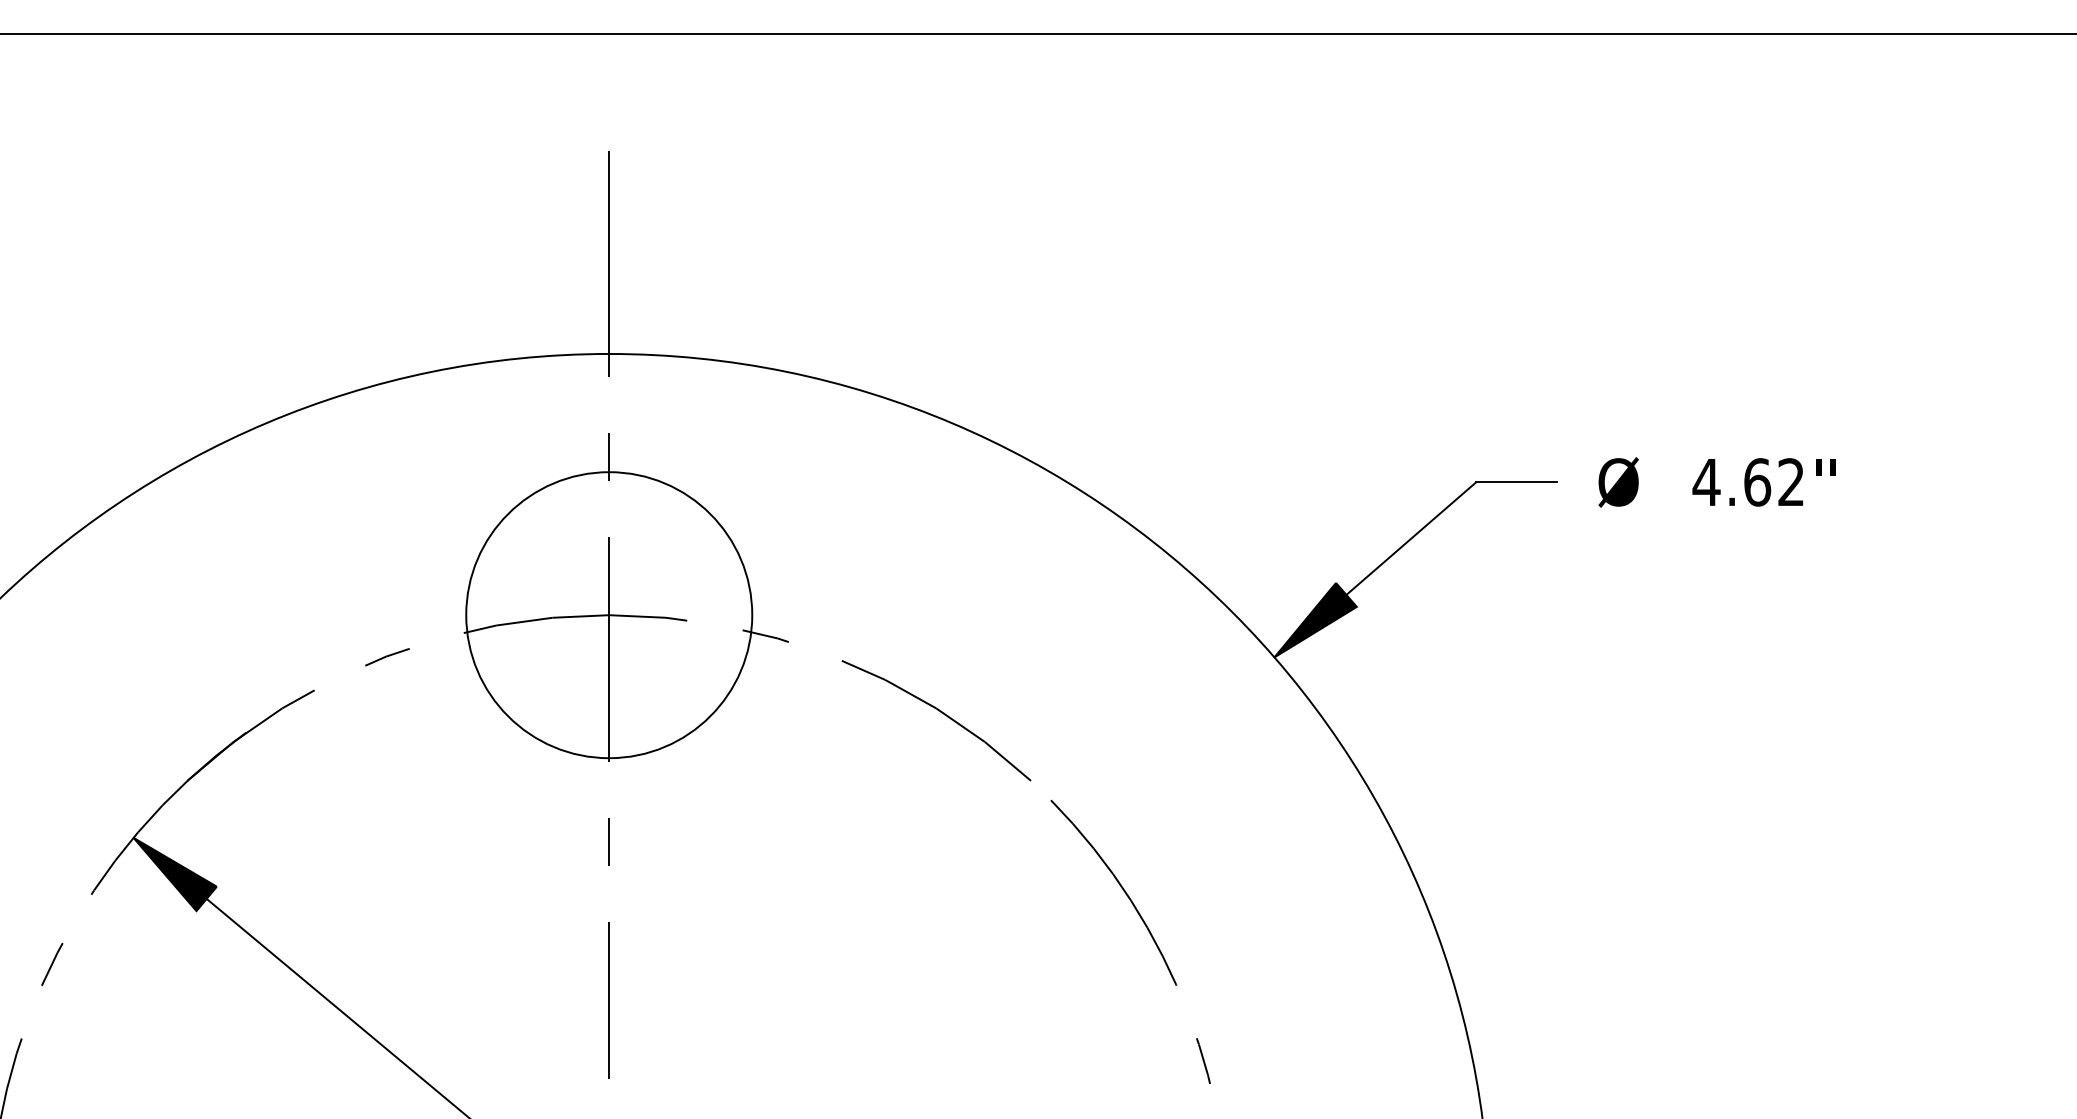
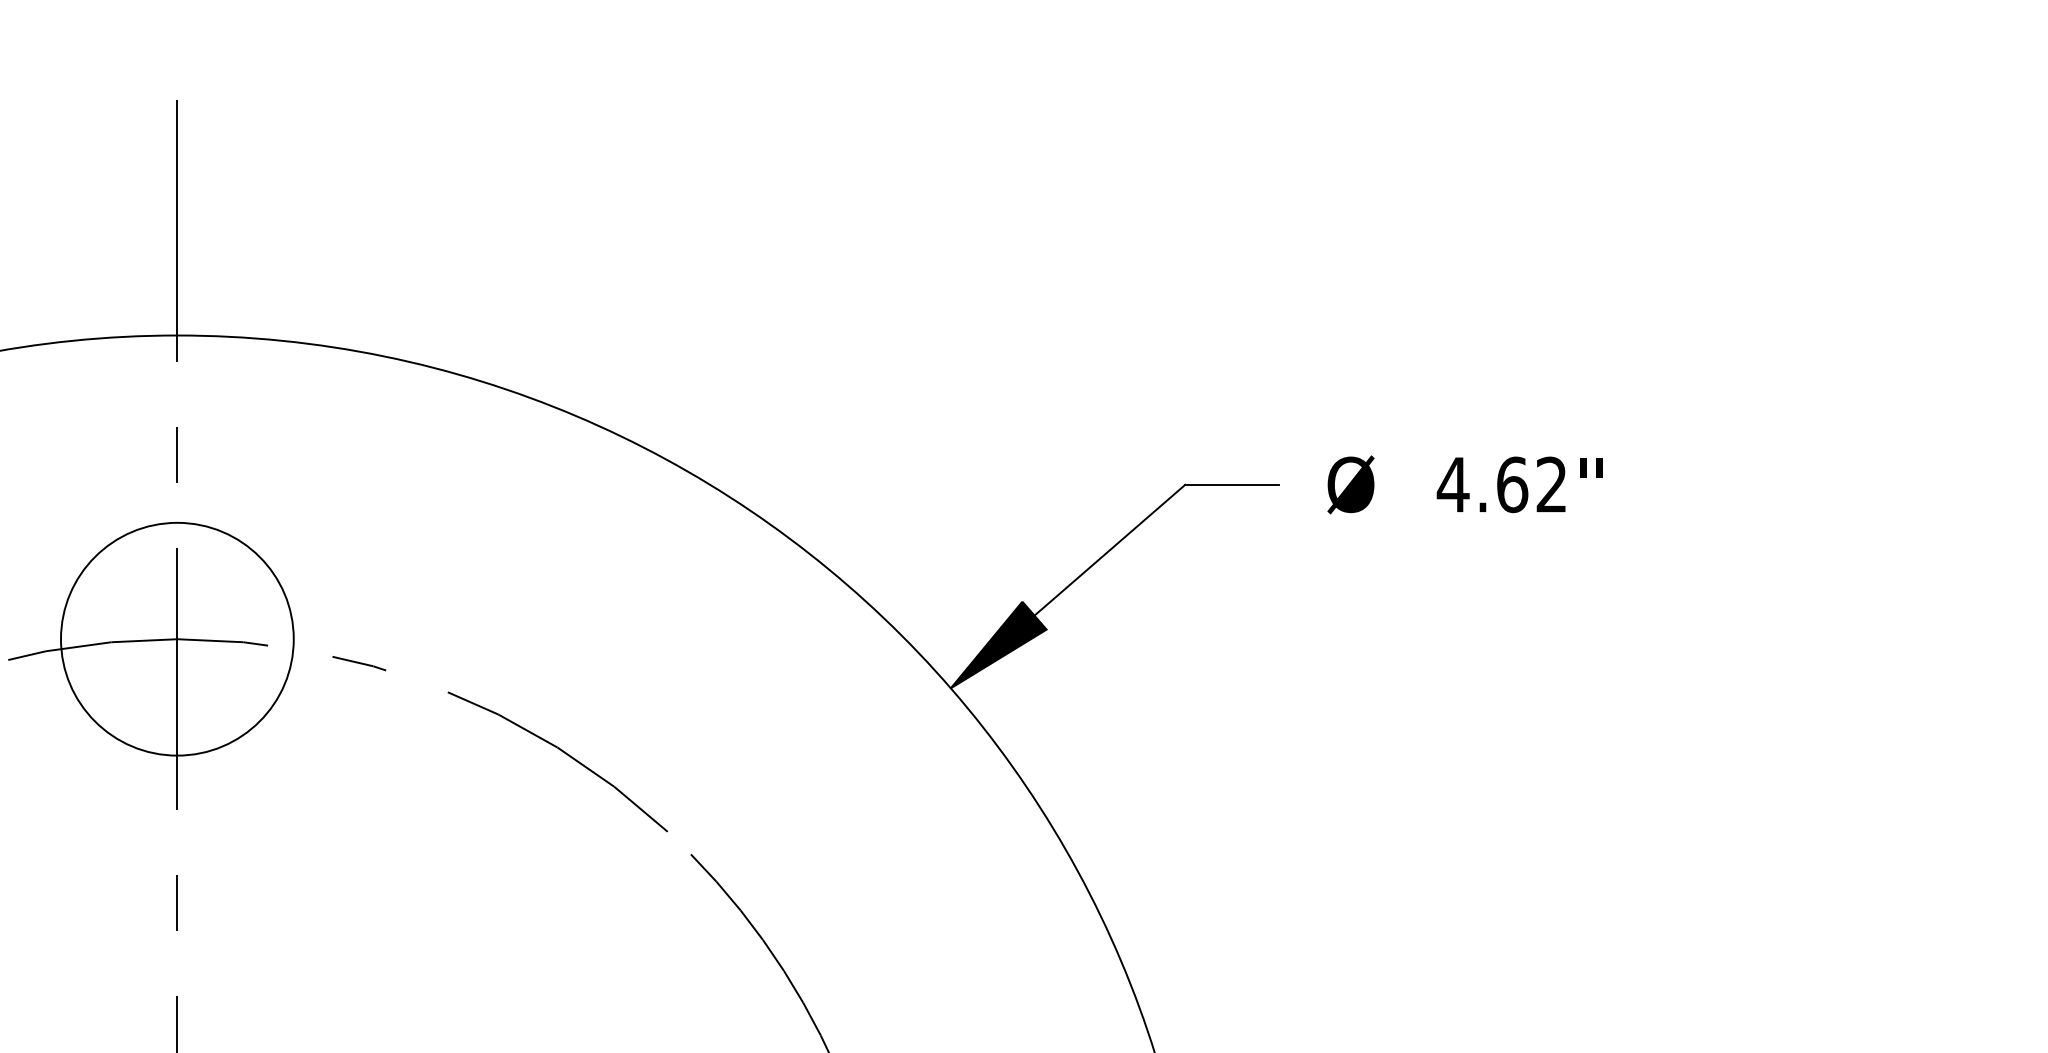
circle: (609, 615) -> (177, 639), size x0.7

